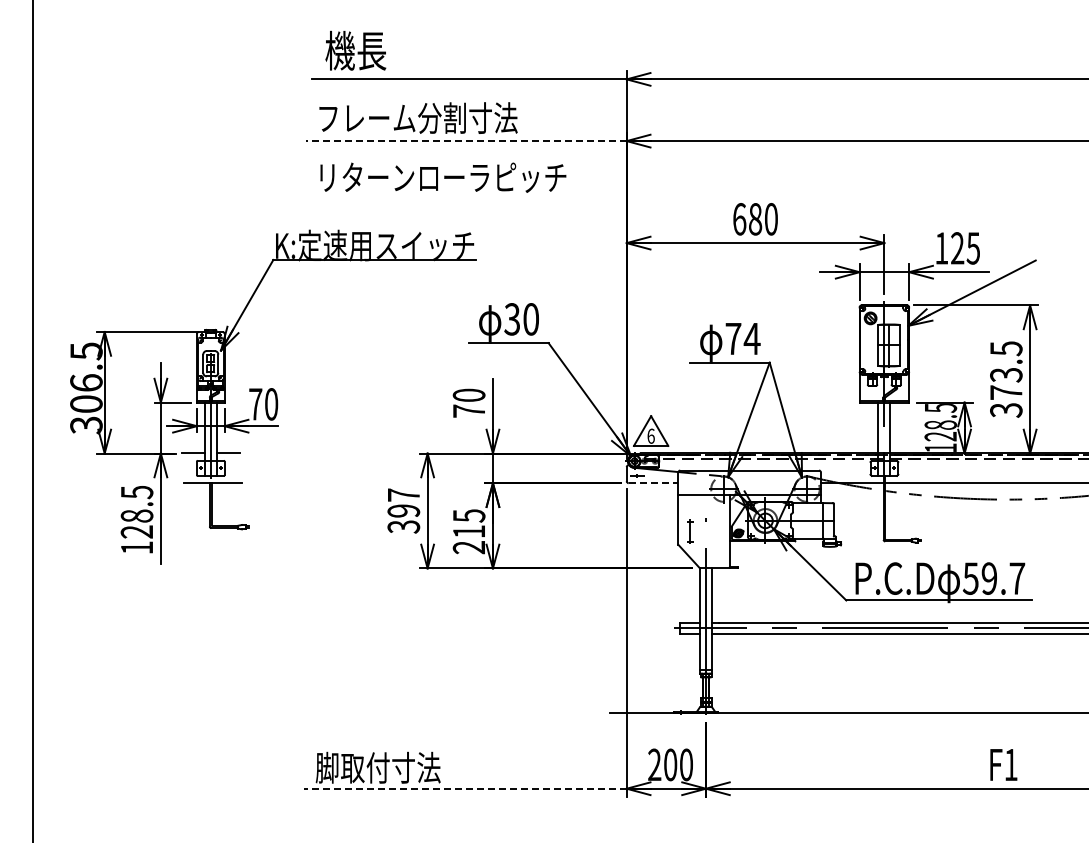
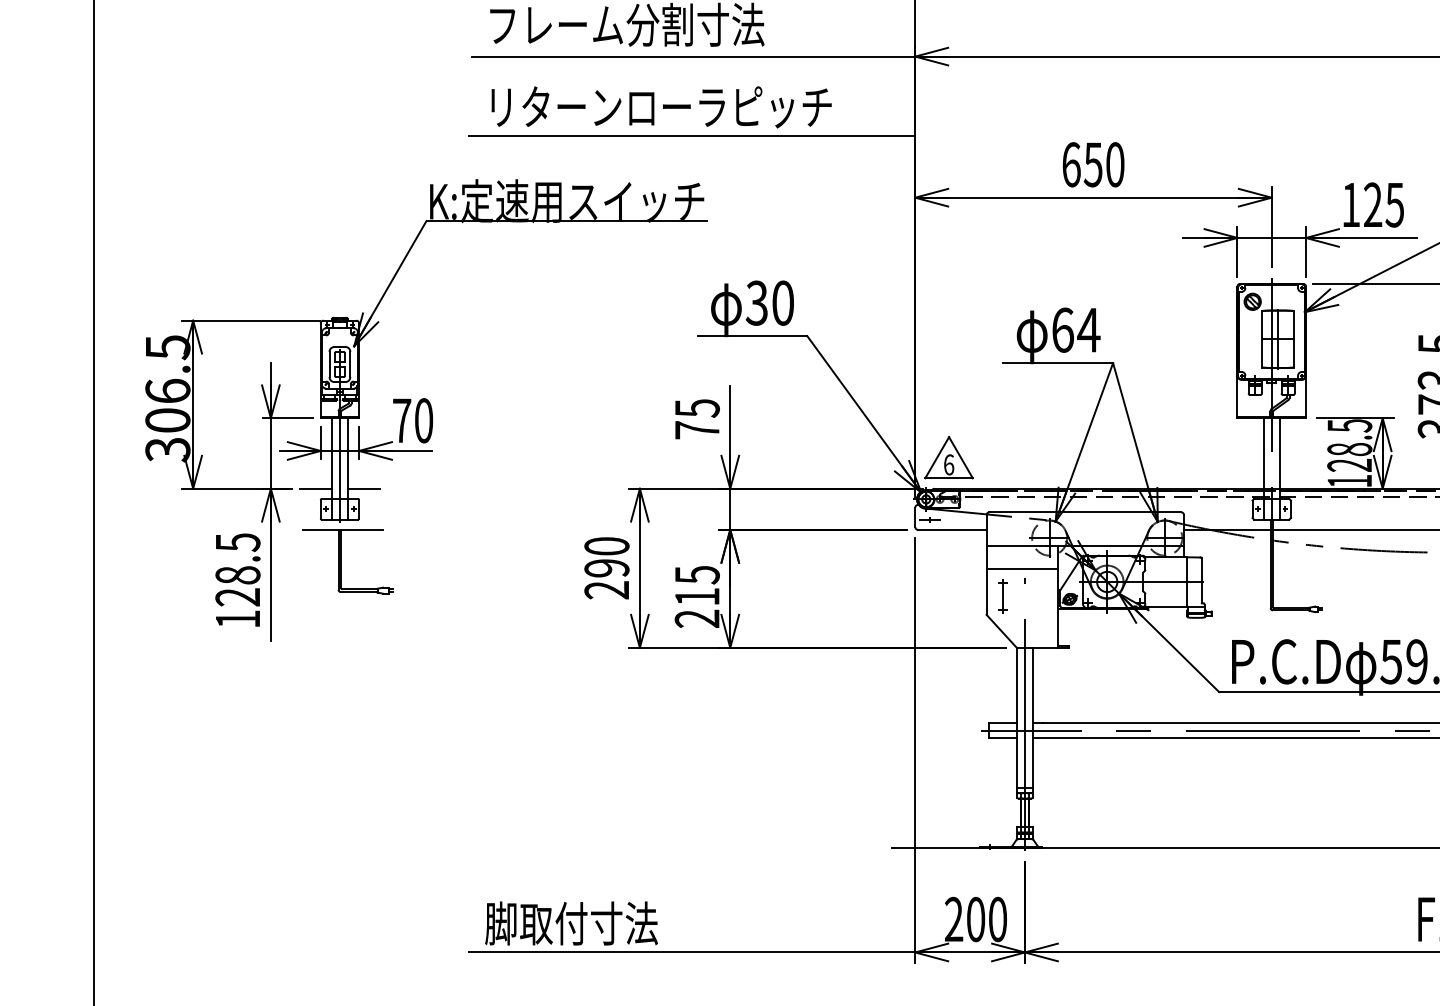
line: (465, 141) -> (692, 57), dashed -> solid
line: (465, 198) -> (692, 135), added
text: (755, 219) -> (1093, 165), 680 -> 650
text: (733, 338) -> (1063, 329), 74 -> 64
text: (468, 395) -> (696, 408), 70 -> 75
line: (653, 483) -> (952, 530), dashed -> solid
text: (403, 510) -> (606, 567), 397 -> 290
line: (703, 511) -> (1021, 568), added
line: (464, 788) -> (690, 952), dashed -> solid

